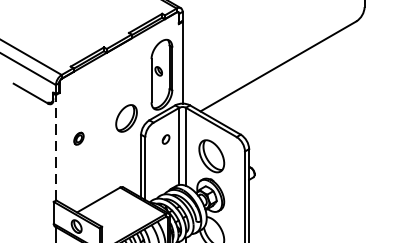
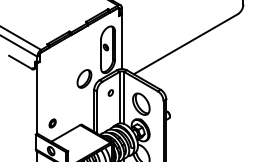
part: (78, 138) -> (52, 123), moved
line: (56, 147) -> (37, 98), dashed -> solid

